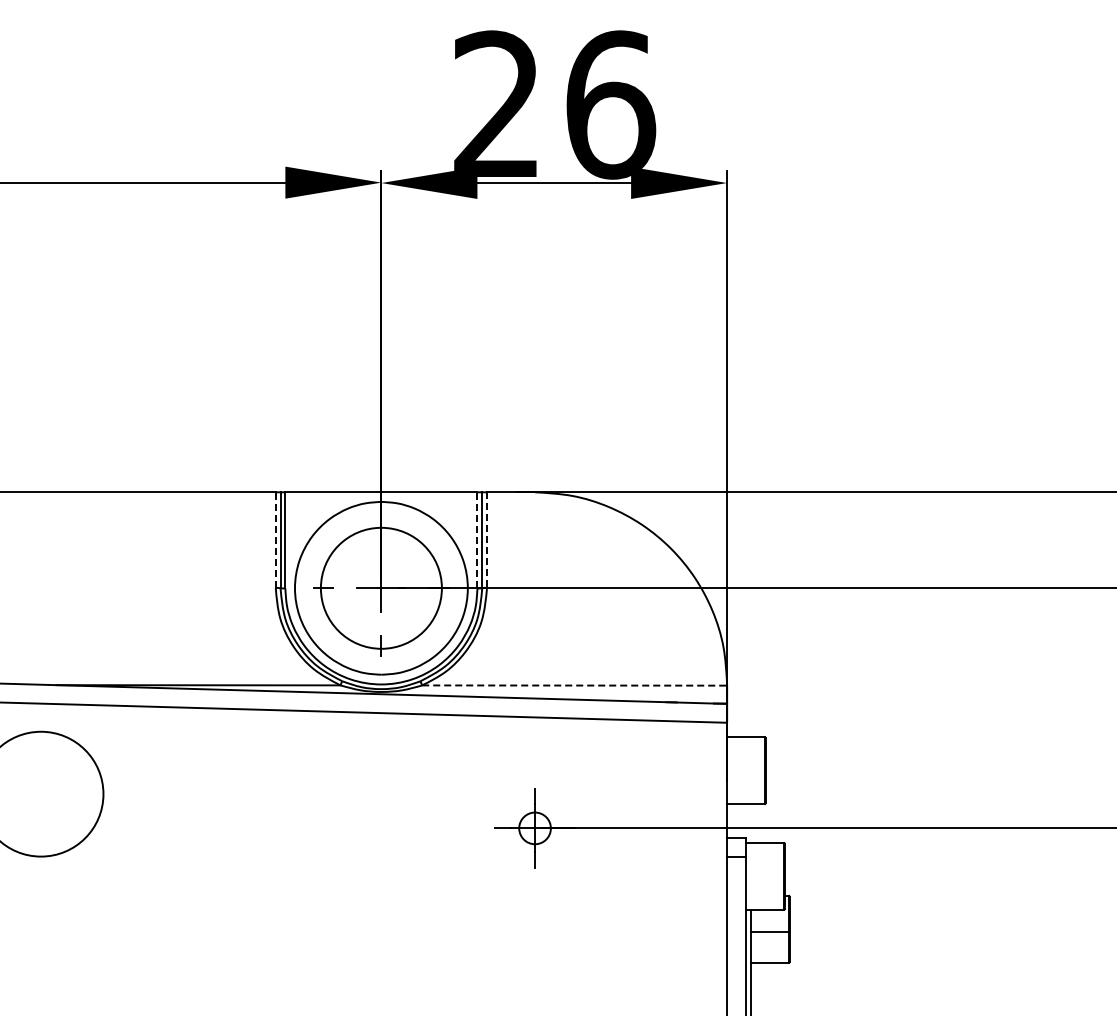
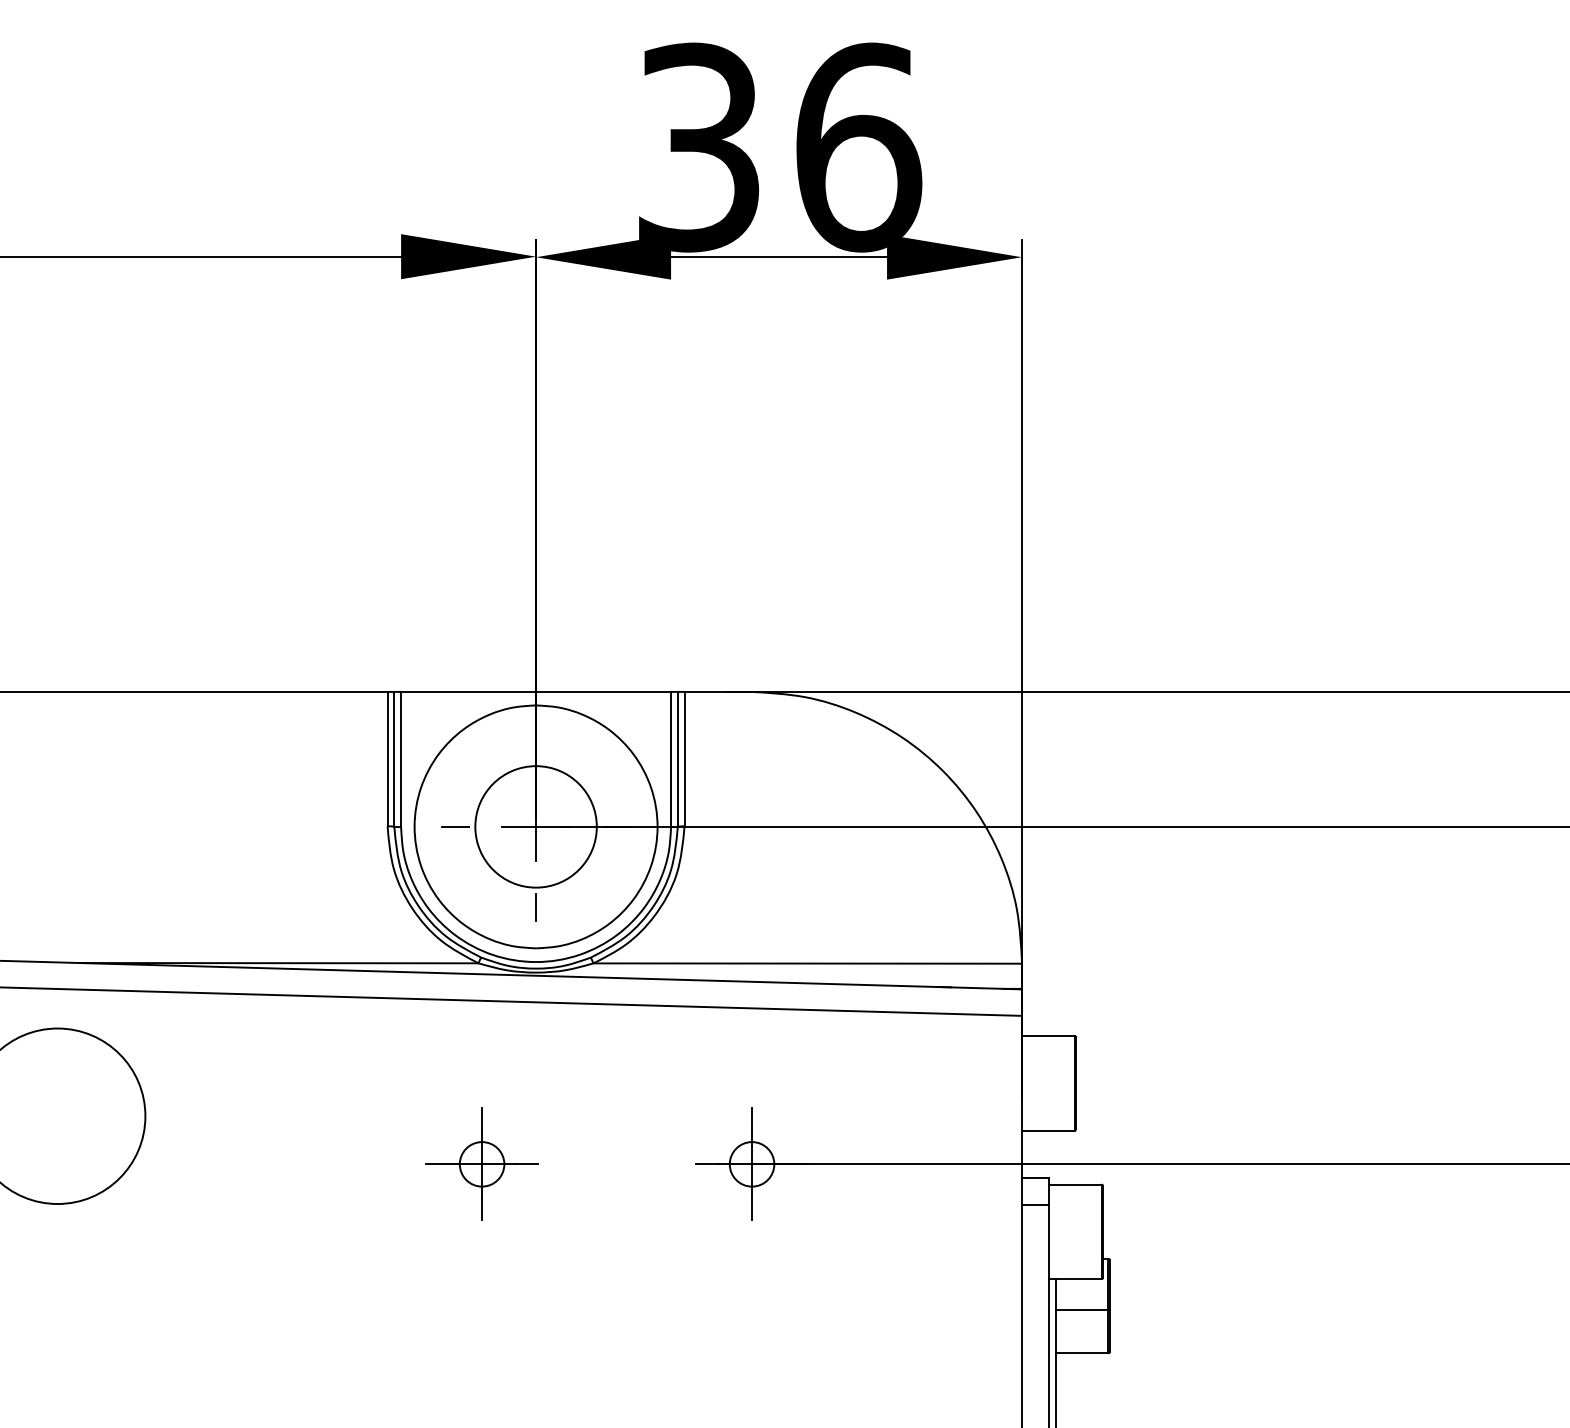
text: (496, 104) -> (697, 146), 26 -> 36
line: (477, 539) -> (671, 758), dashed -> solid
line: (275, 540) -> (387, 759), dashed -> solid
line: (487, 540) -> (685, 759), dashed -> solid
circle: (381, 588) -> (536, 827), size x0.71
line: (575, 685) -> (808, 963), dashed -> solid
part: (342, 828) -> (481, 1164), added

